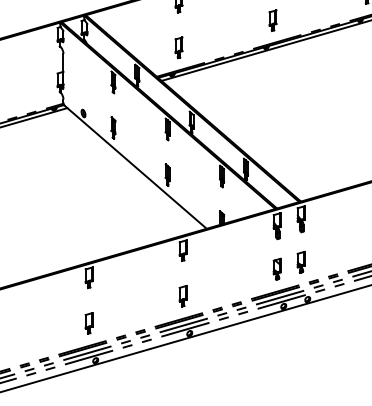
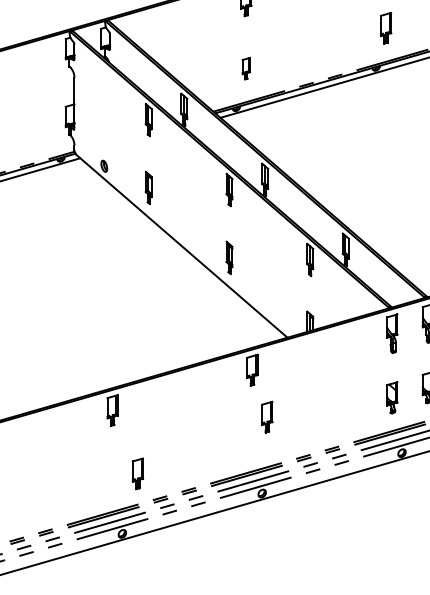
part: (178, 47) -> (245, 68), size x0.7
part: (182, 296) -> (266, 417), moved
part: (88, 323) -> (136, 474), moved

